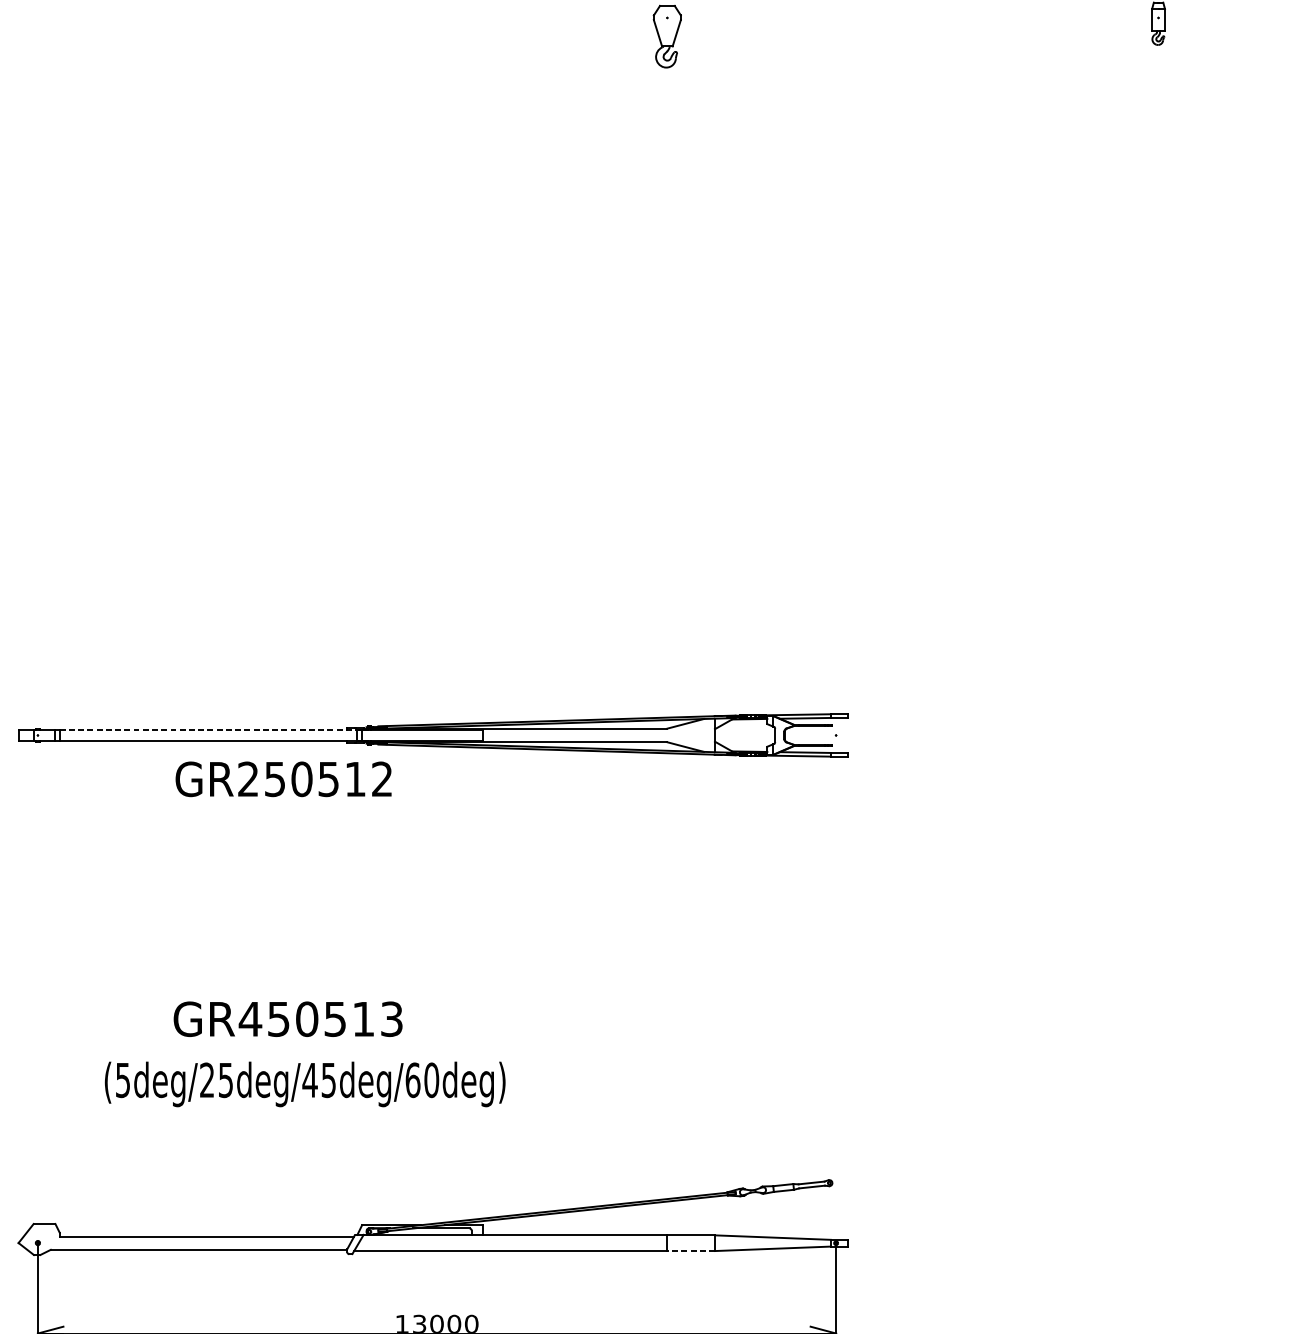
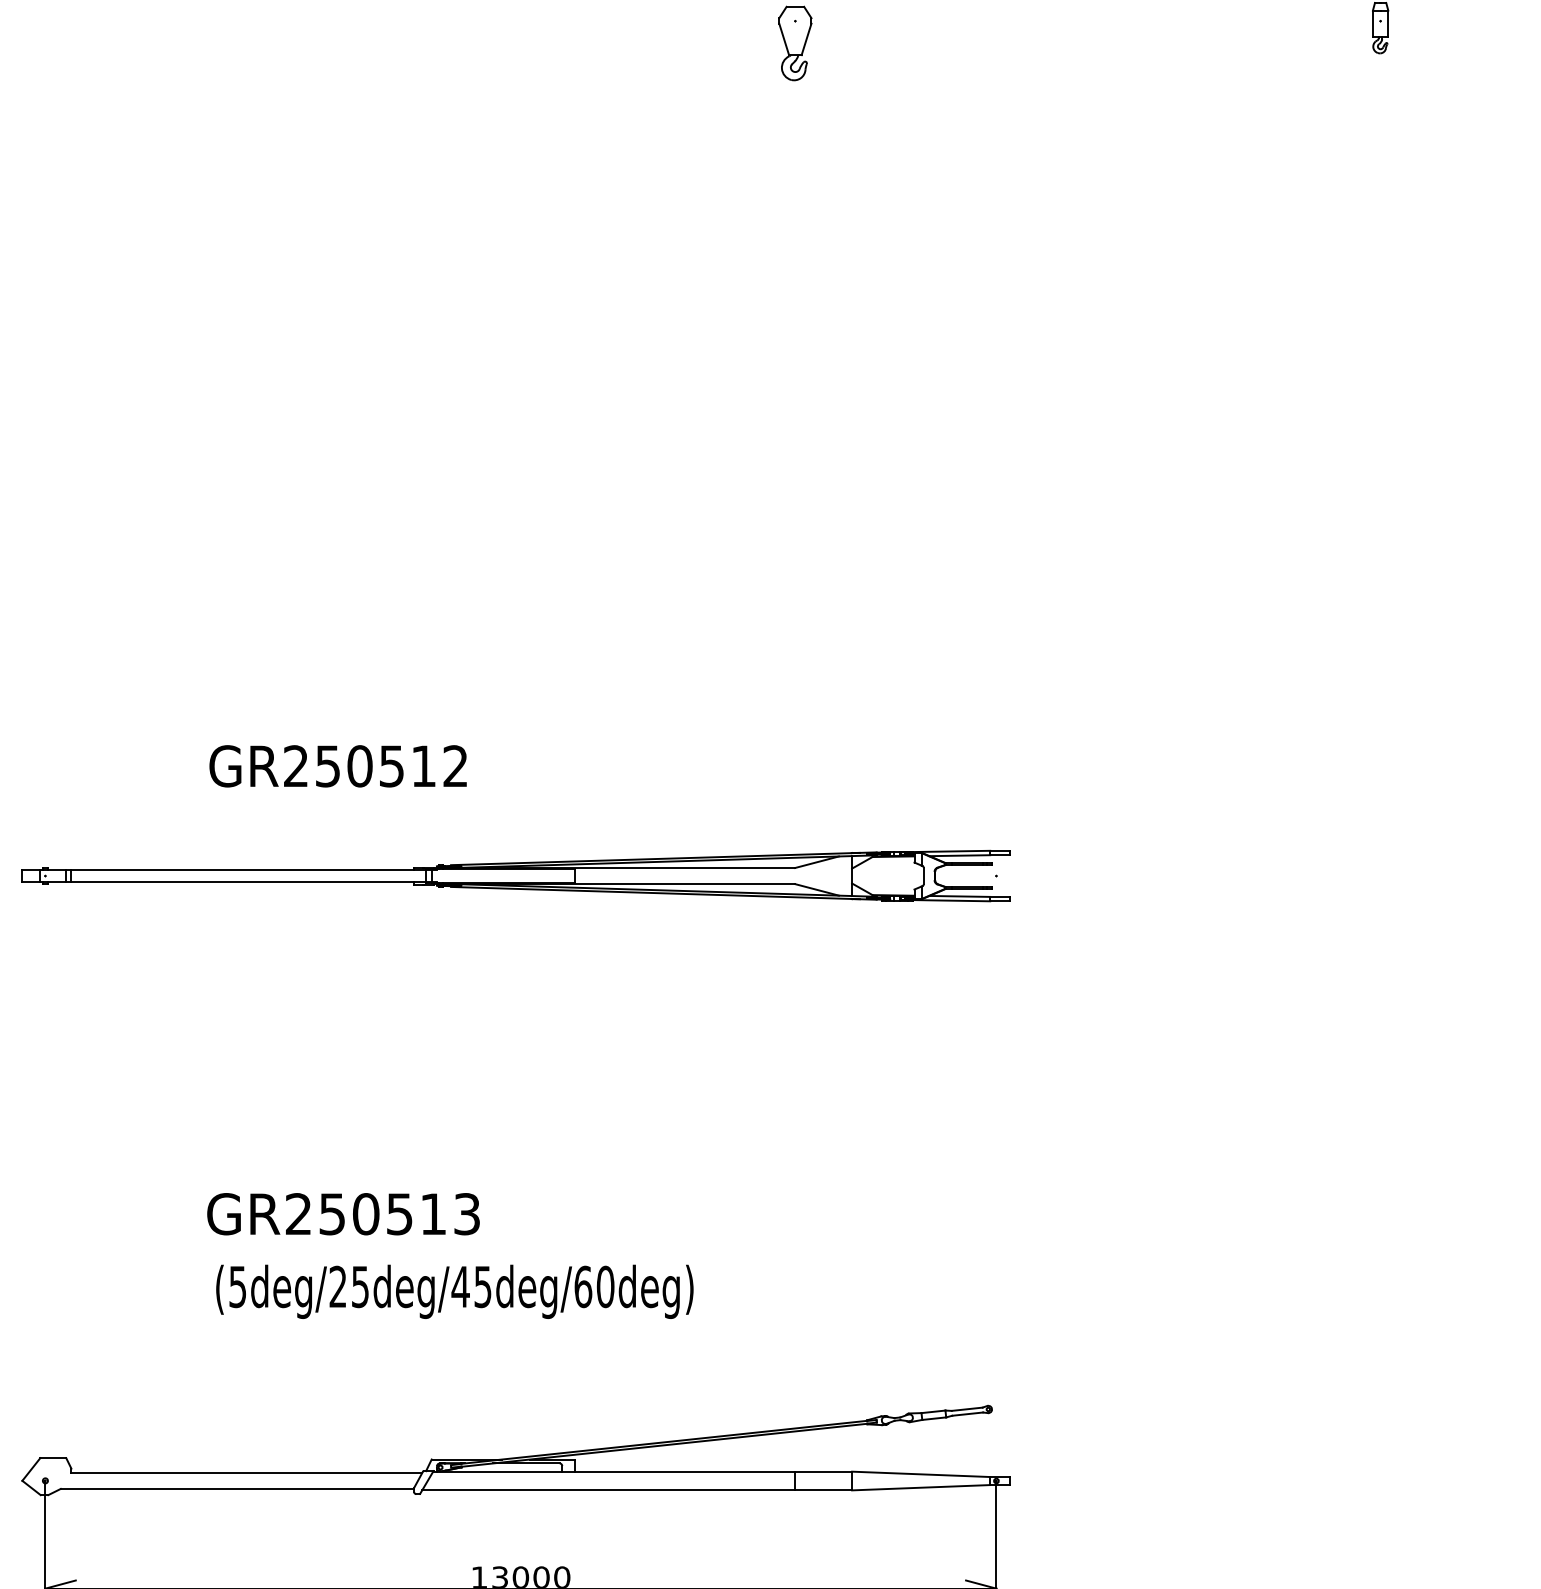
line: (213, 729) -> (254, 869), dashed -> solid
text: (283, 779) -> (337, 766), moved
text: (250, 1018) -> (298, 1213), GR450513 -> GR250513
text: (304, 1084) -> (454, 1291), moved
line: (690, 1251) -> (823, 1490), dashed -> solid

